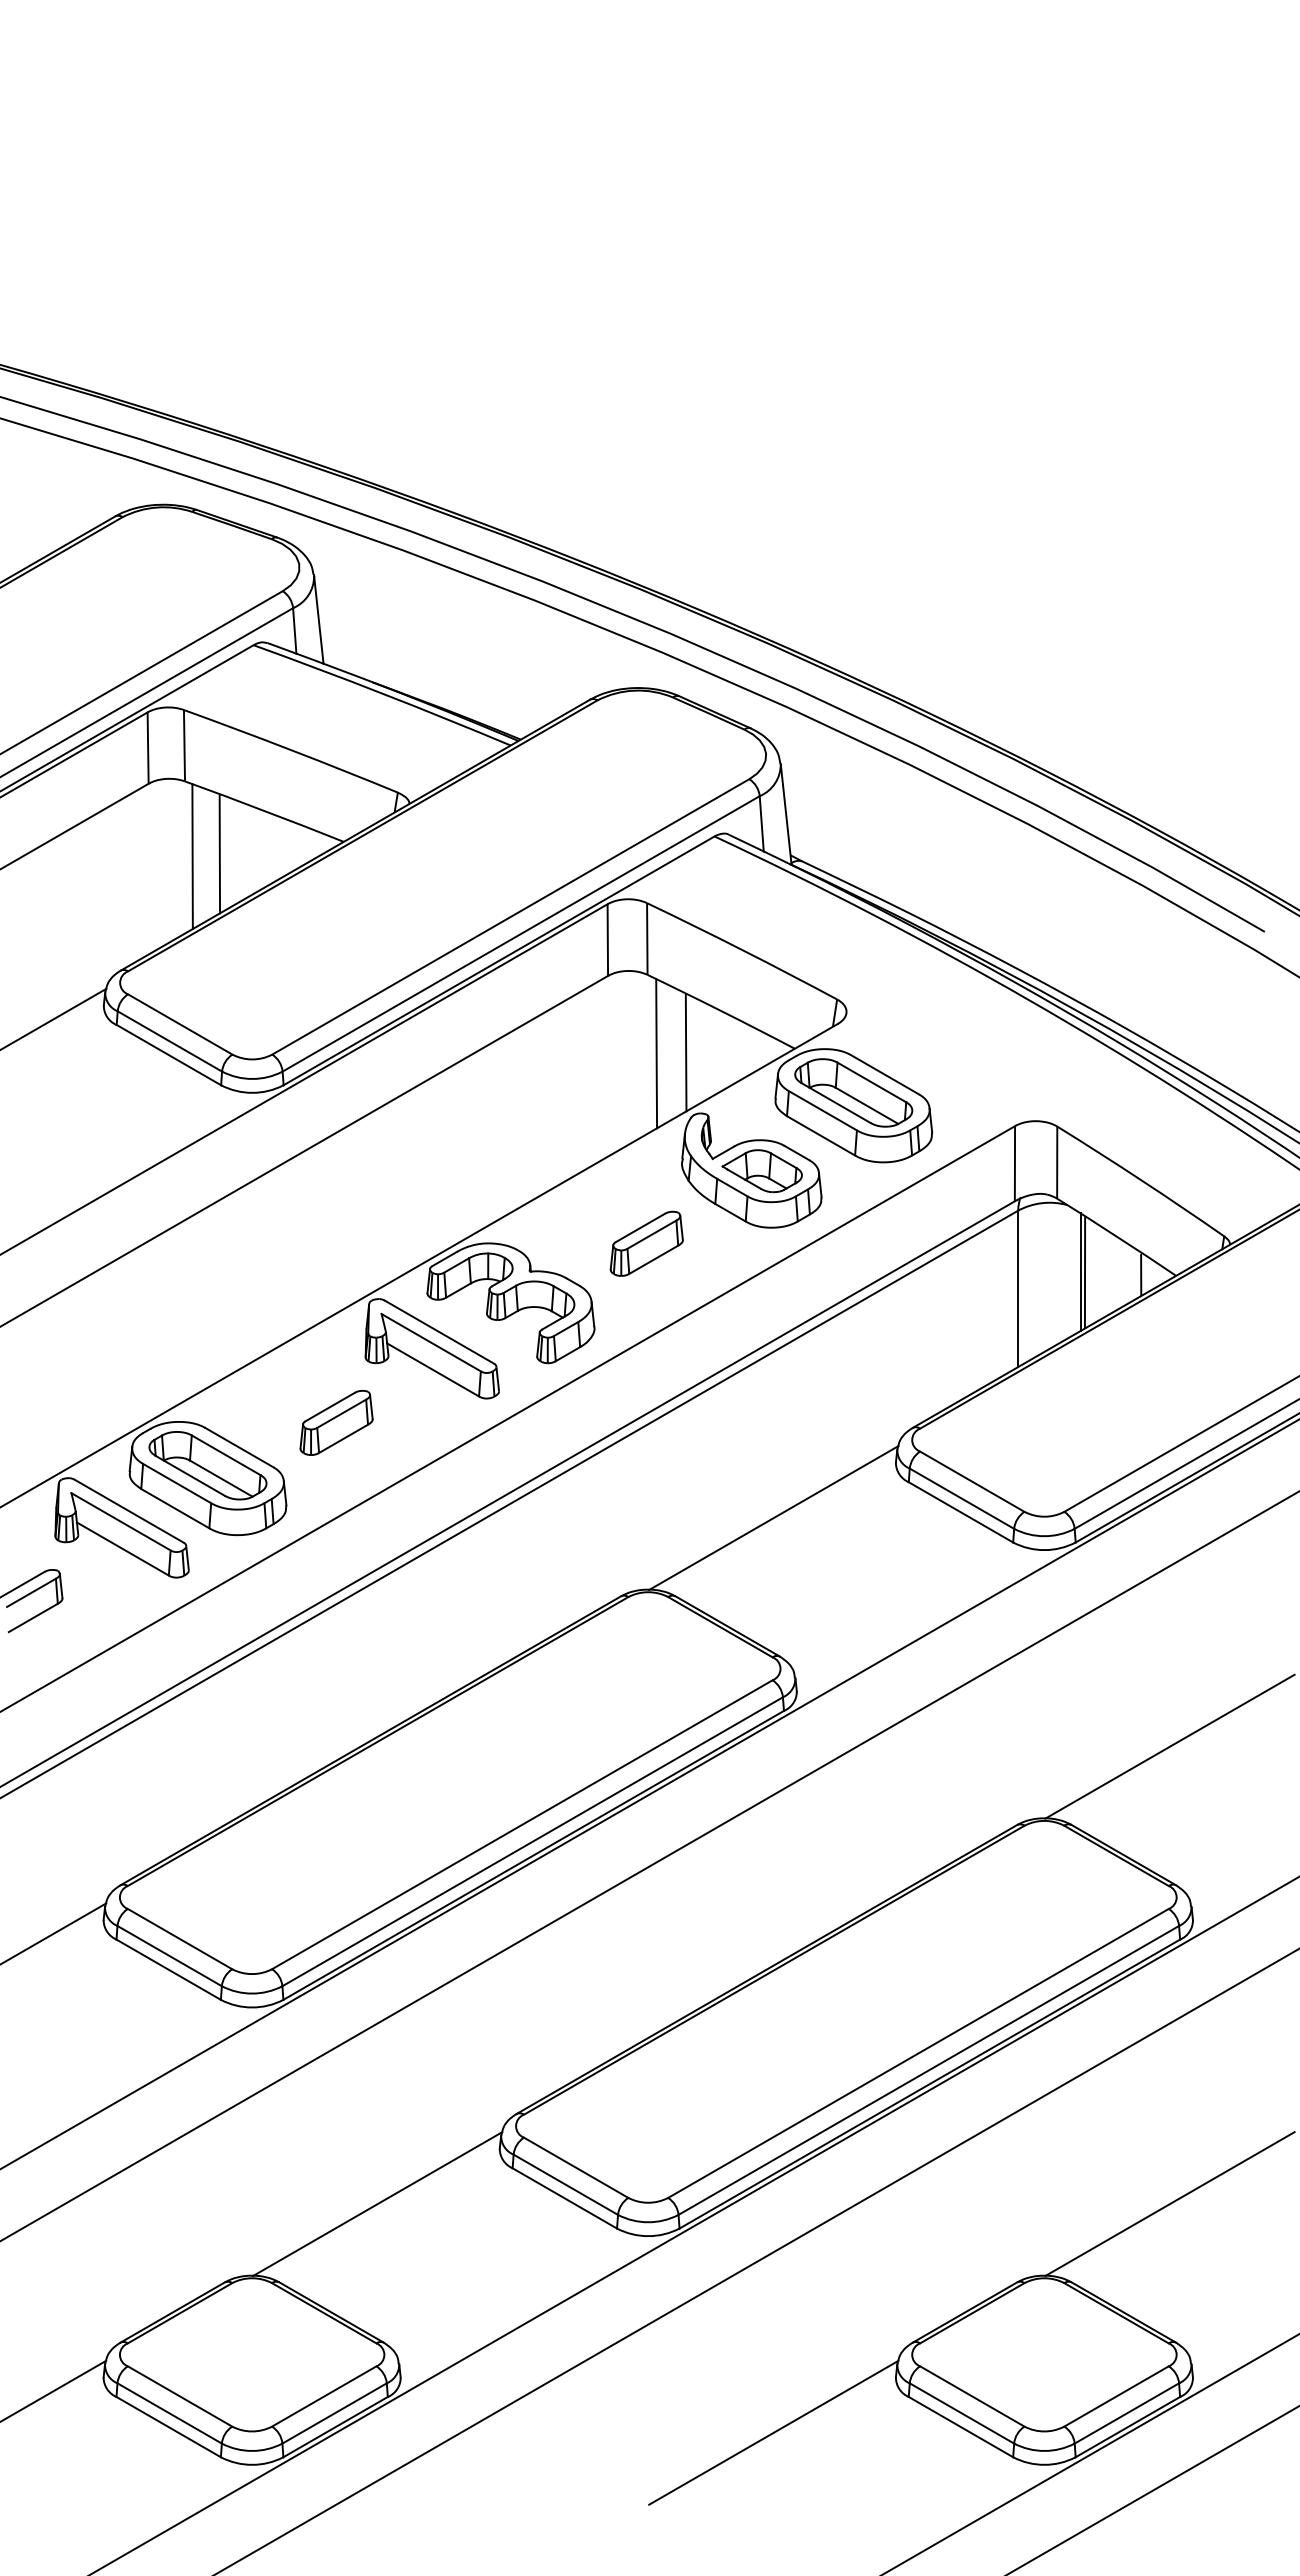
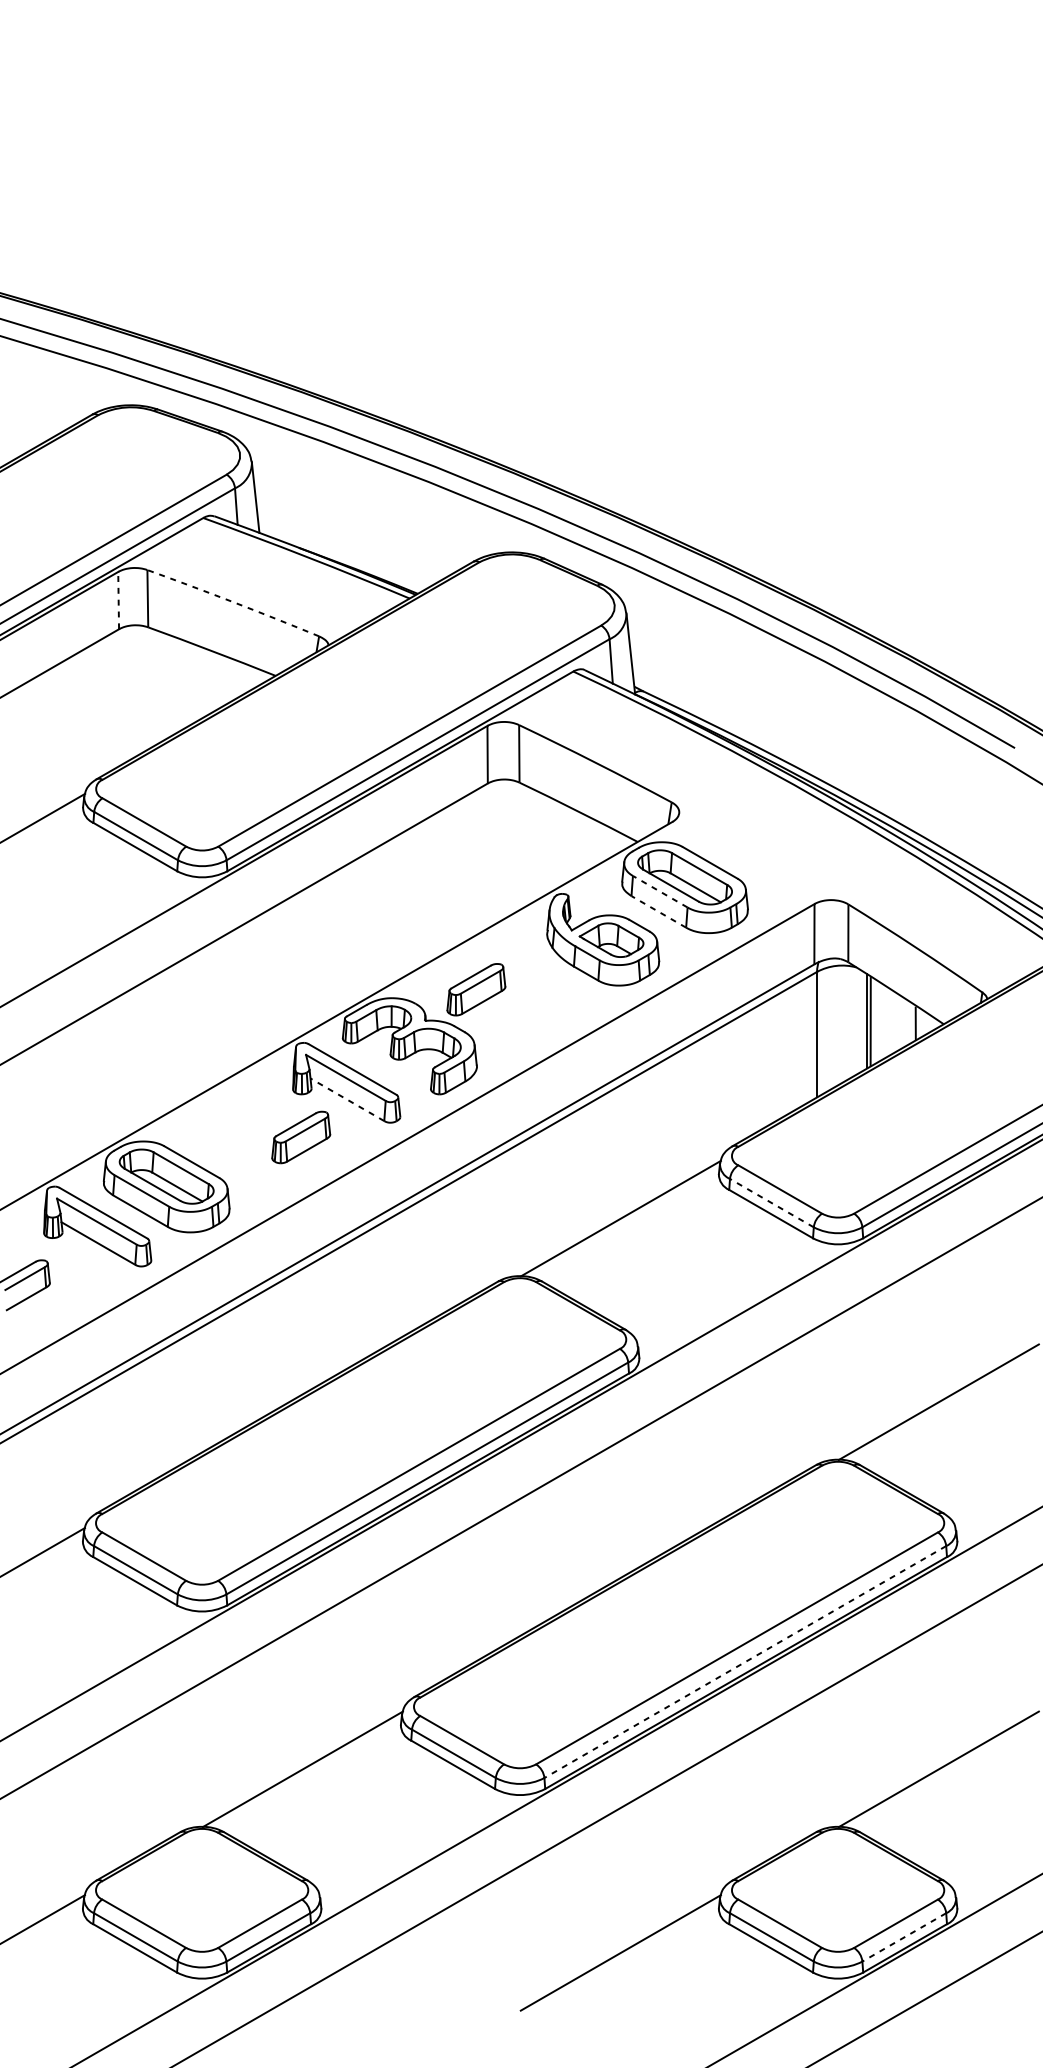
line: (148, 747) -> (118, 600), solid -> dashed
arc: (291, 750) -> (233, 602), solid -> dashed
line: (219, 853) -> (175, 685), removed
line: (192, 856) -> (154, 687), removed
line: (685, 1052) -> (549, 844), removed
line: (656, 1053) -> (526, 845), removed
line: (822, 1110) -> (659, 891), solid -> dashed
line: (820, 1135) -> (658, 911), solid -> dashed
part: (646, 1243) -> (476, 989), moved
line: (432, 1369) -> (346, 1099), solid -> dashed
part: (336, 1422) -> (301, 1137), moved
line: (961, 1498) -> (771, 1202), solid -> dashed
line: (928, 2070) -> (745, 1662), solid -> dashed
line: (1126, 2413) -> (903, 1937), solid -> dashed

